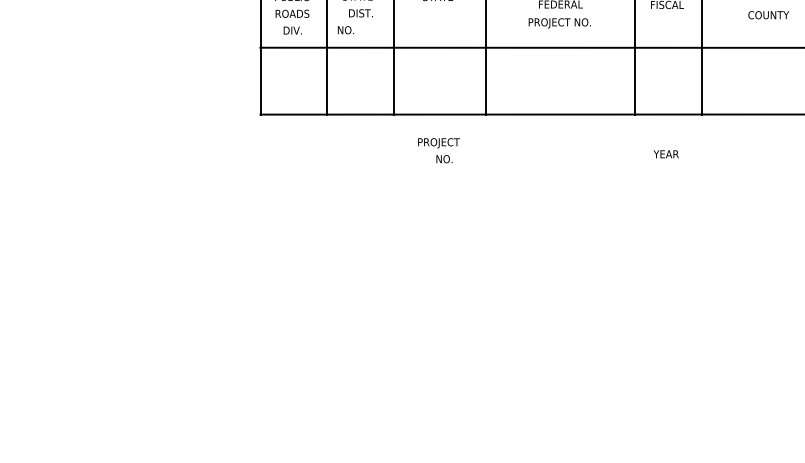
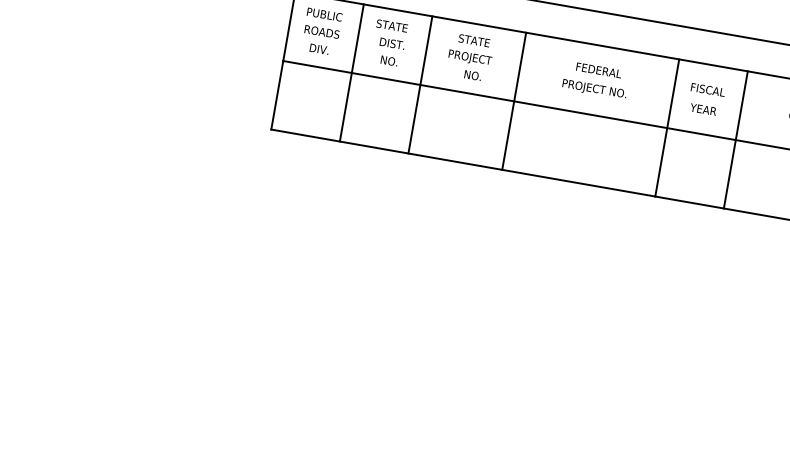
text: (345, 30) -> (388, 61), moved
text: (438, 150) -> (468, 65), moved
text: (665, 154) -> (702, 109), moved

